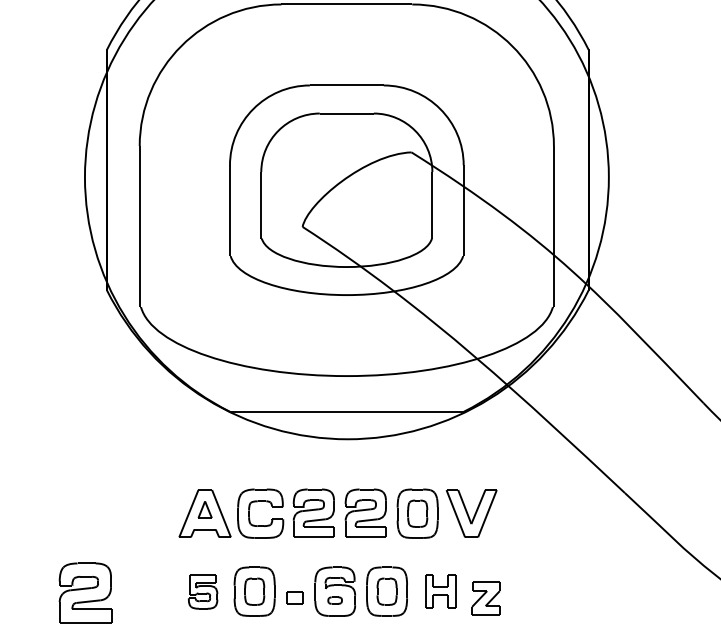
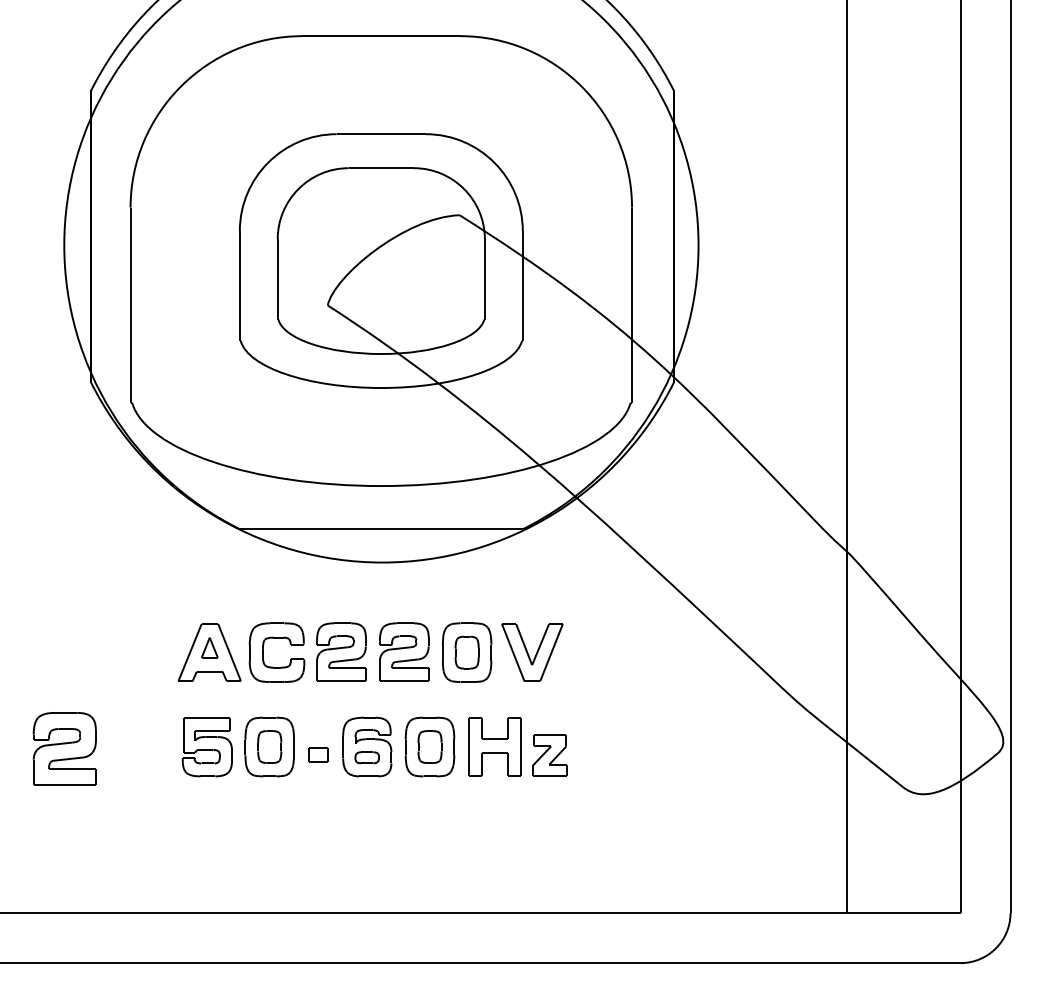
part: (440, 591) -> (494, 746), size x1.43
part: (202, 592) -> (206, 747), size x1.43
part: (334, 600) -> (366, 757), size x1.43

